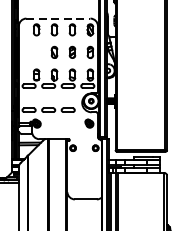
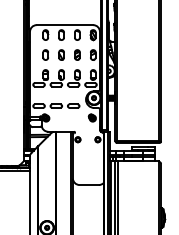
line: (59, 19) -> (65, 25), dashed -> solid
part: (36, 51) -> (45, 54), added

